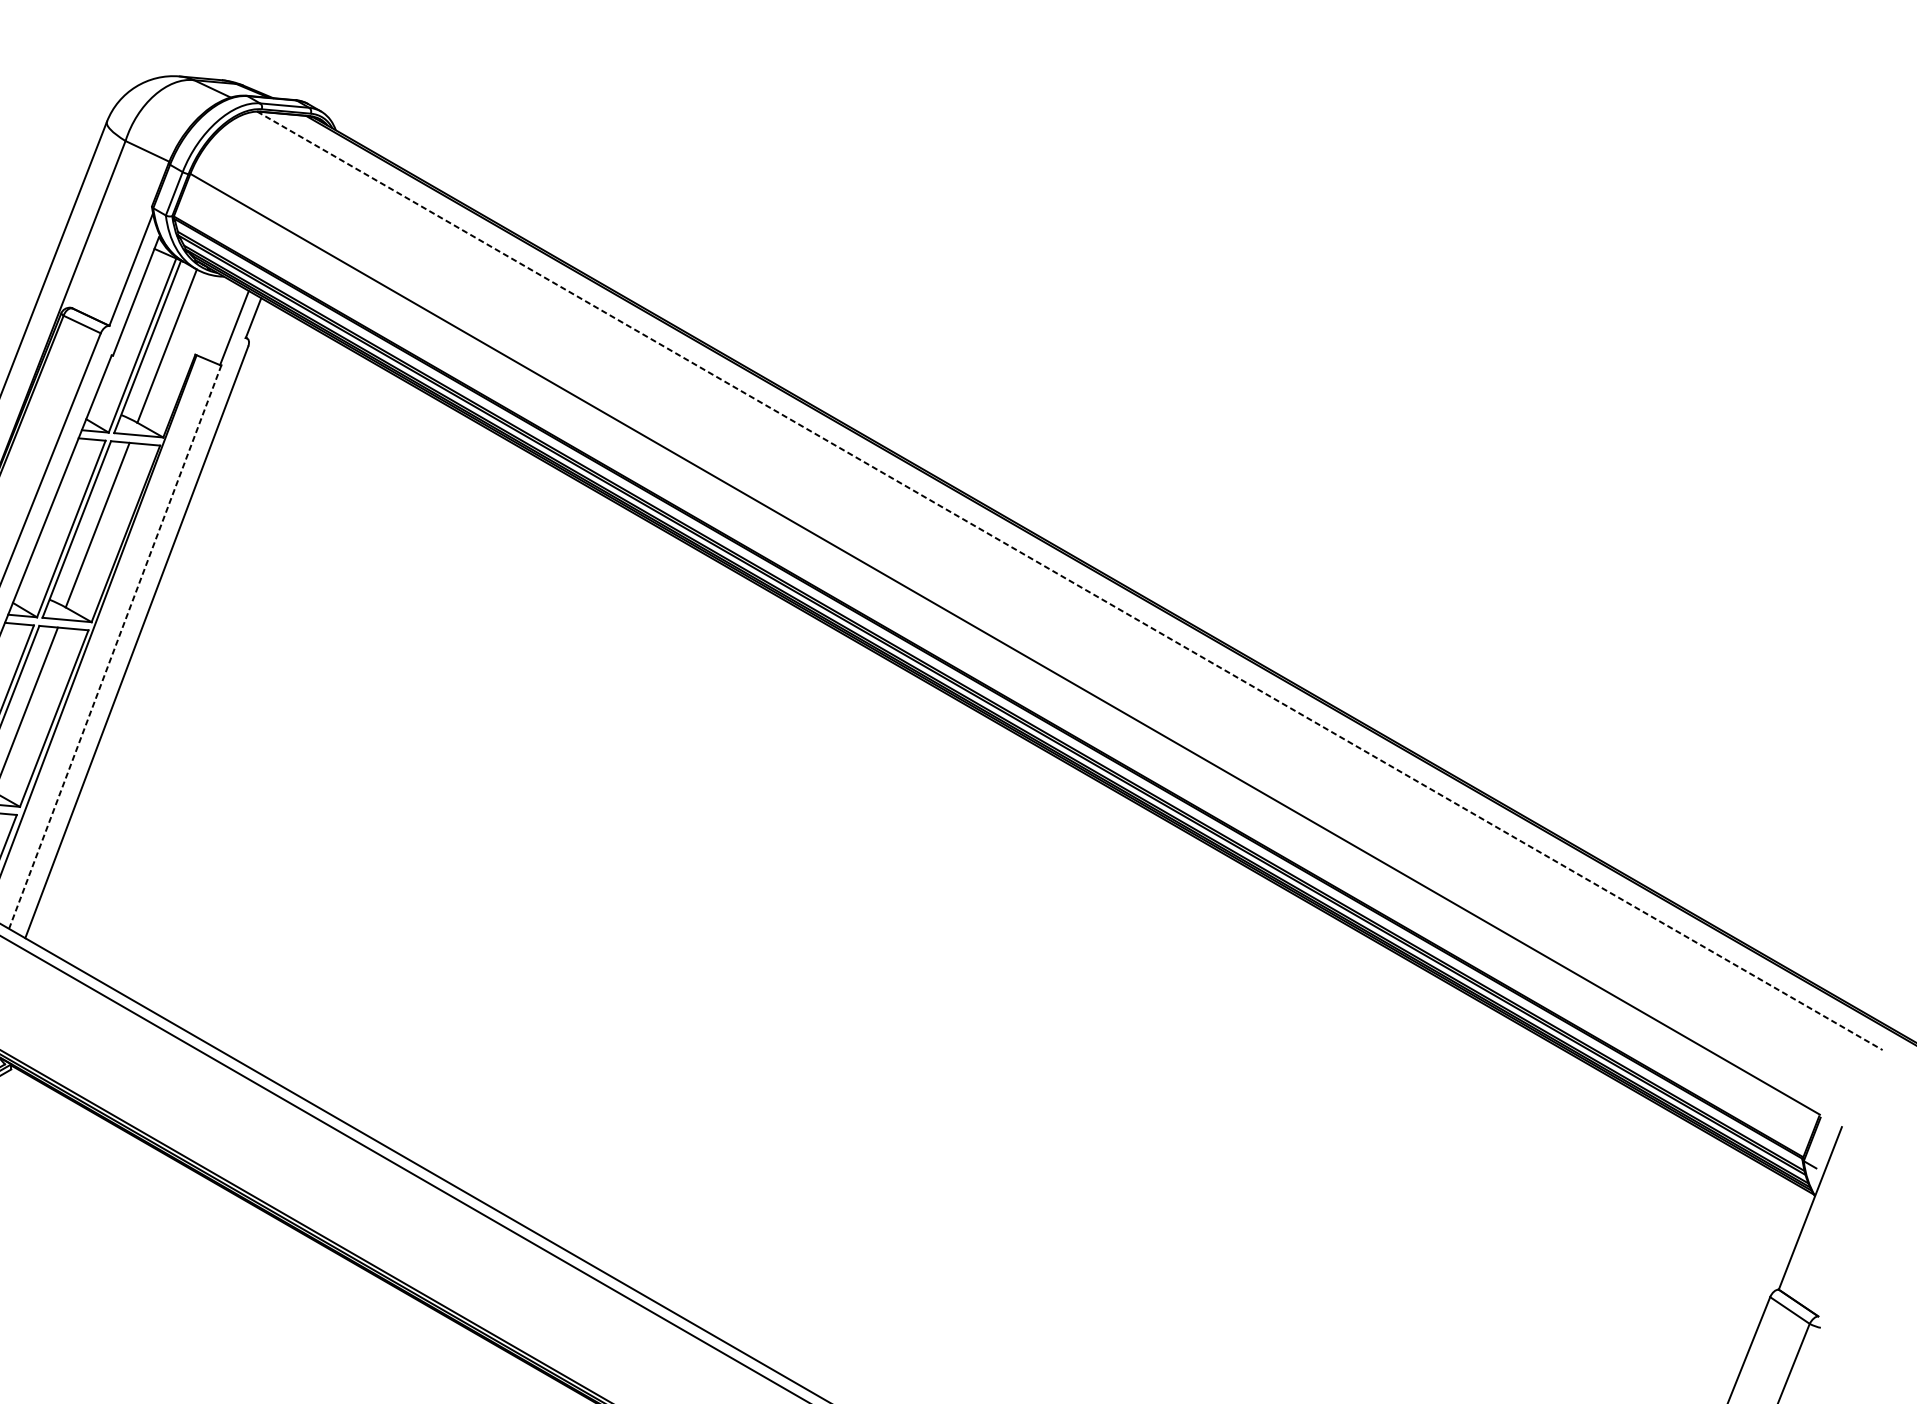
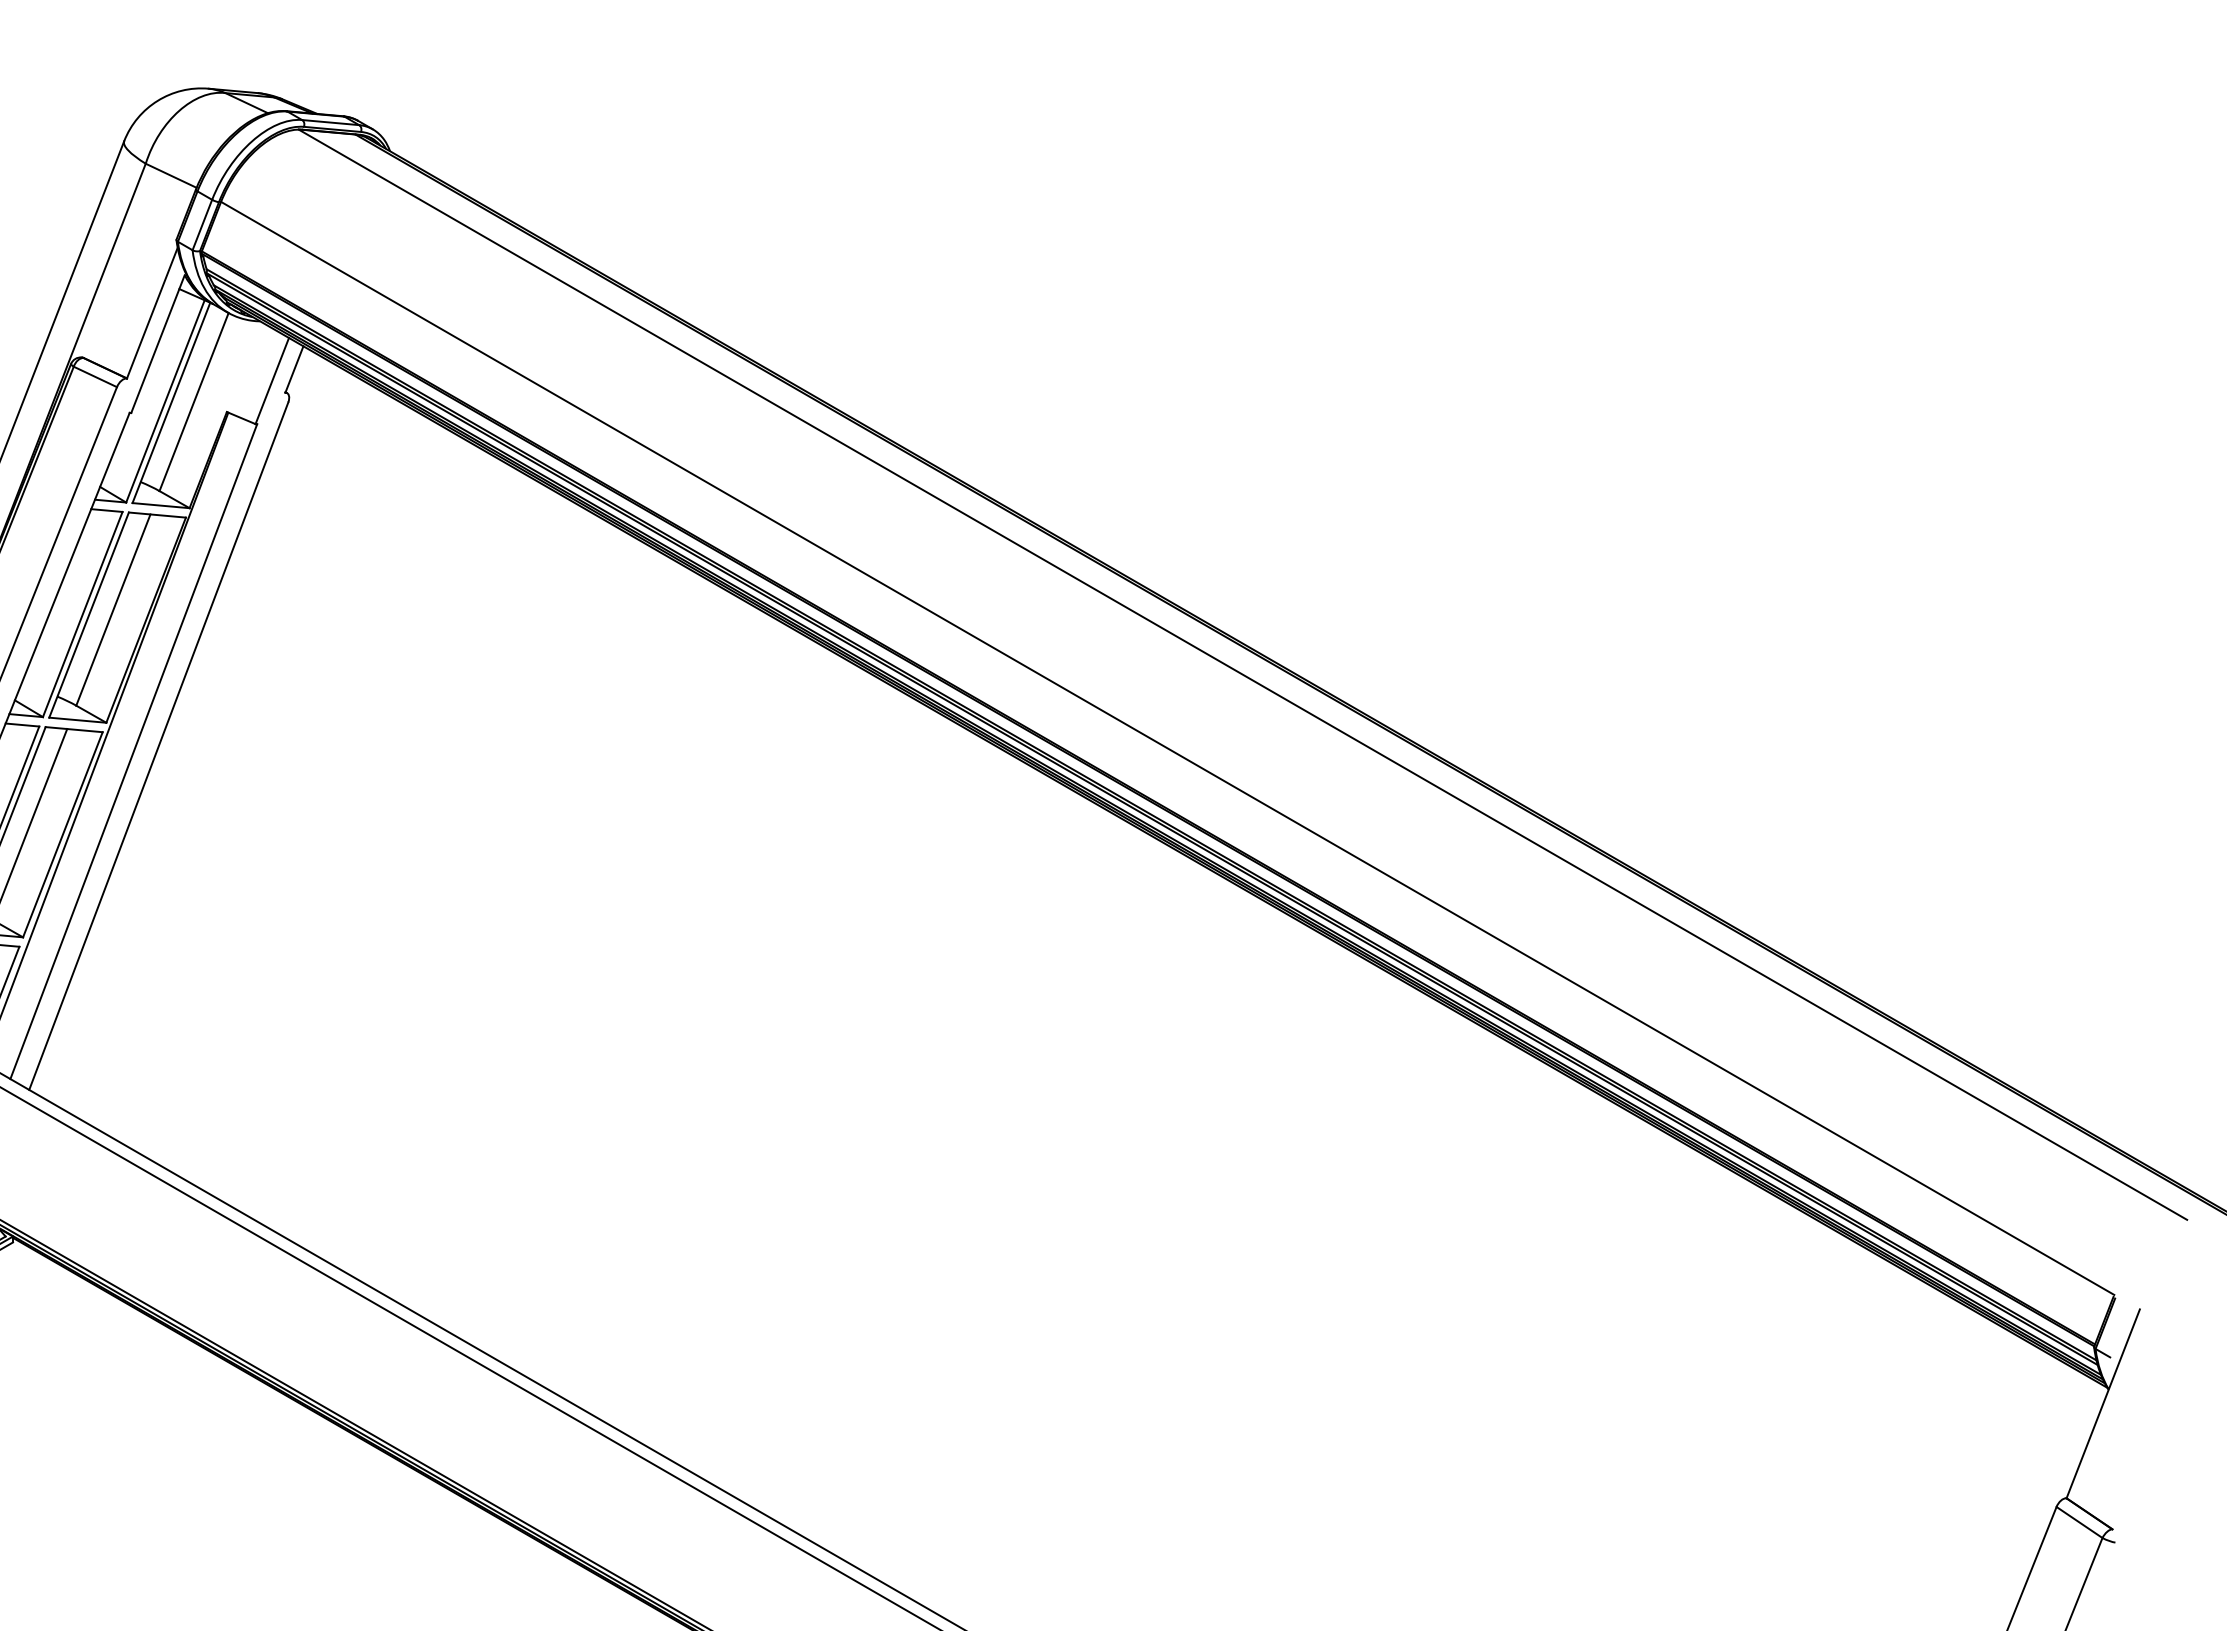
line: (1070, 580) -> (1243, 674), dashed -> solid
line: (115, 646) -> (133, 751), dashed -> solid

